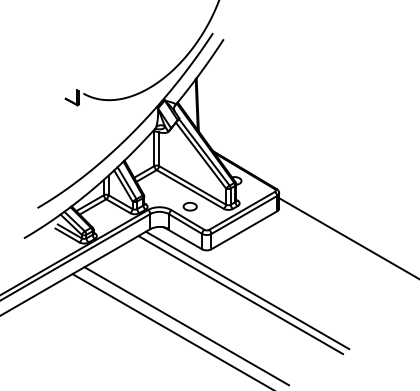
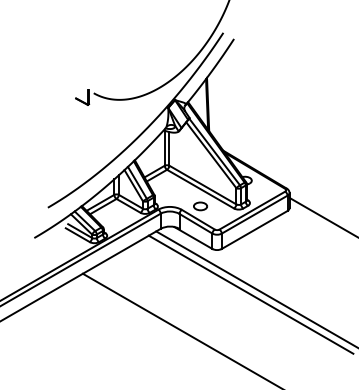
line: (186, 326) -> (196, 326), removed

